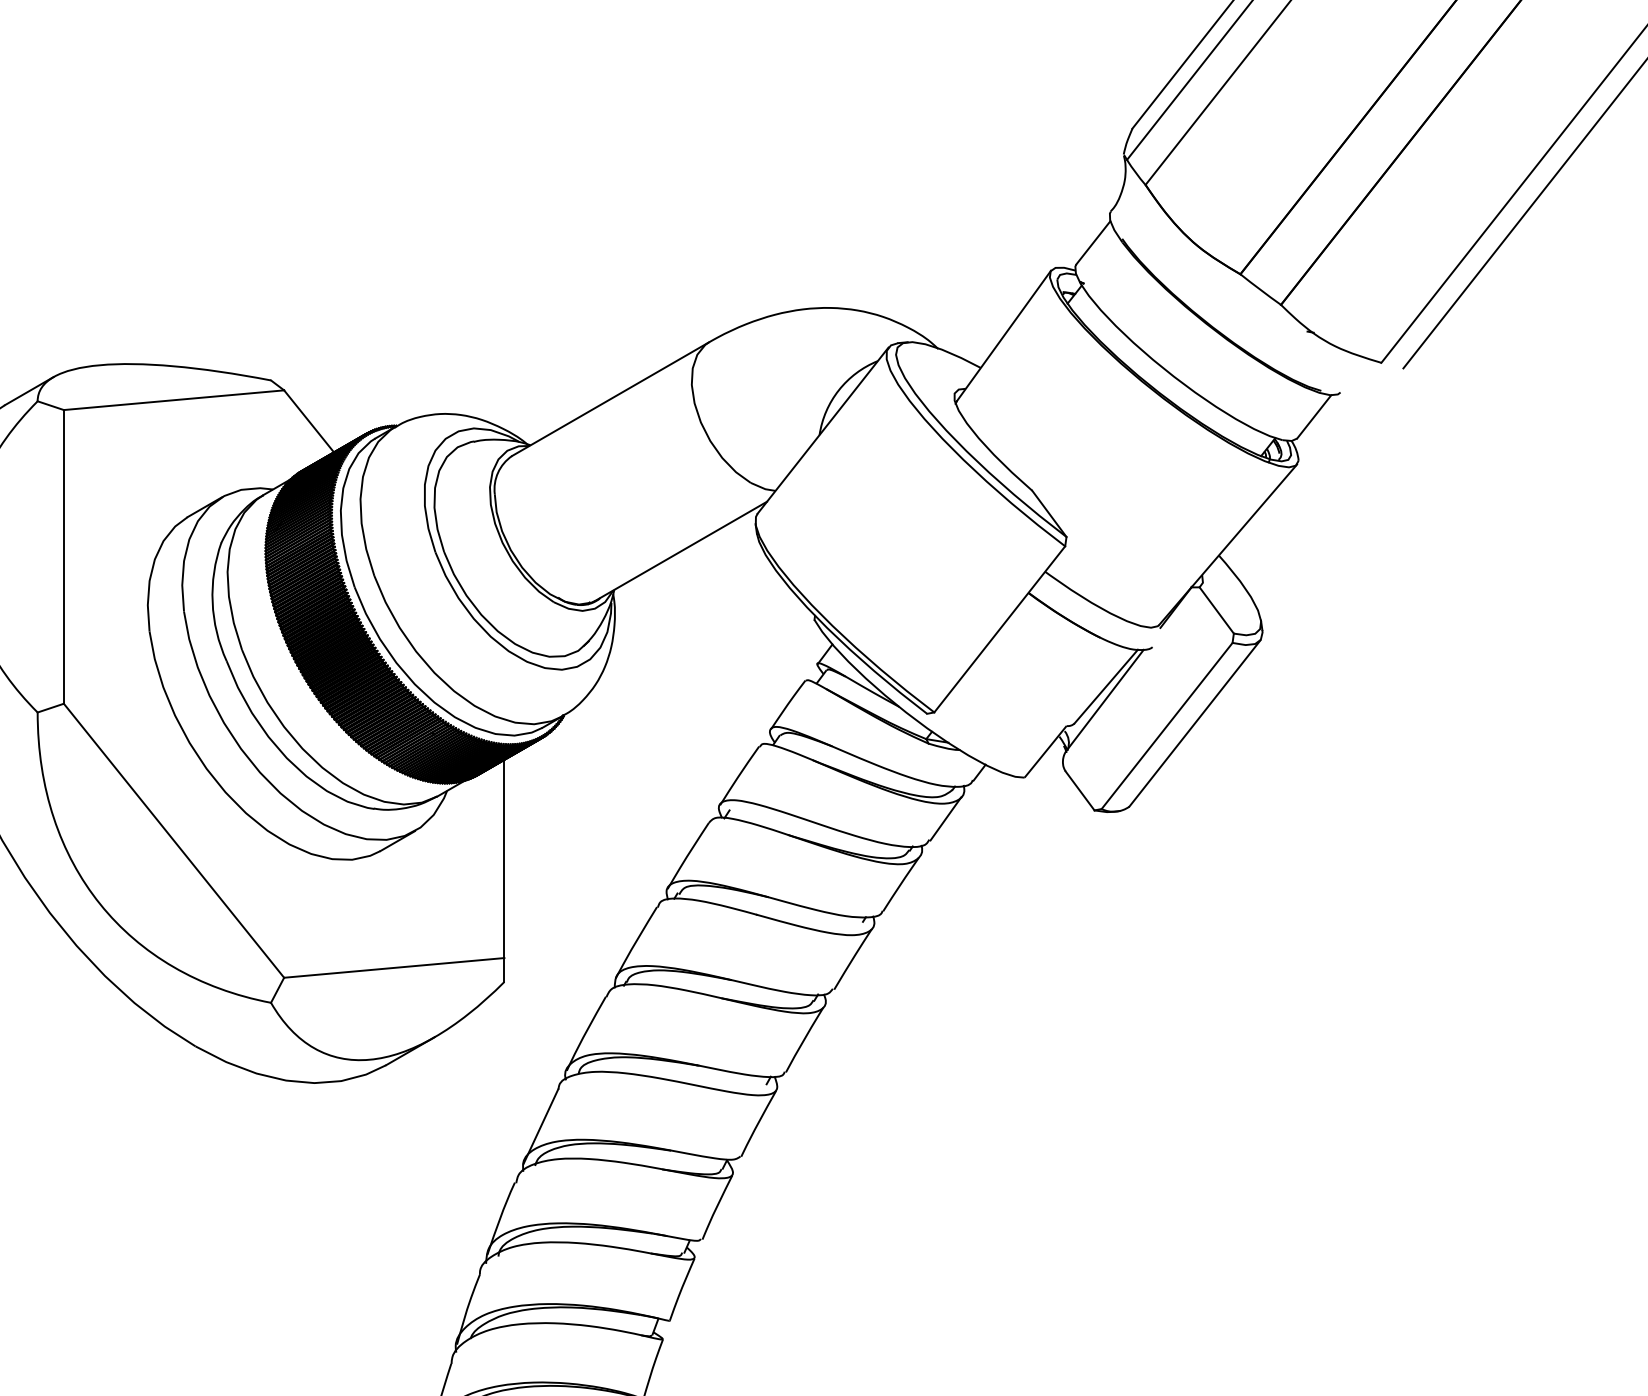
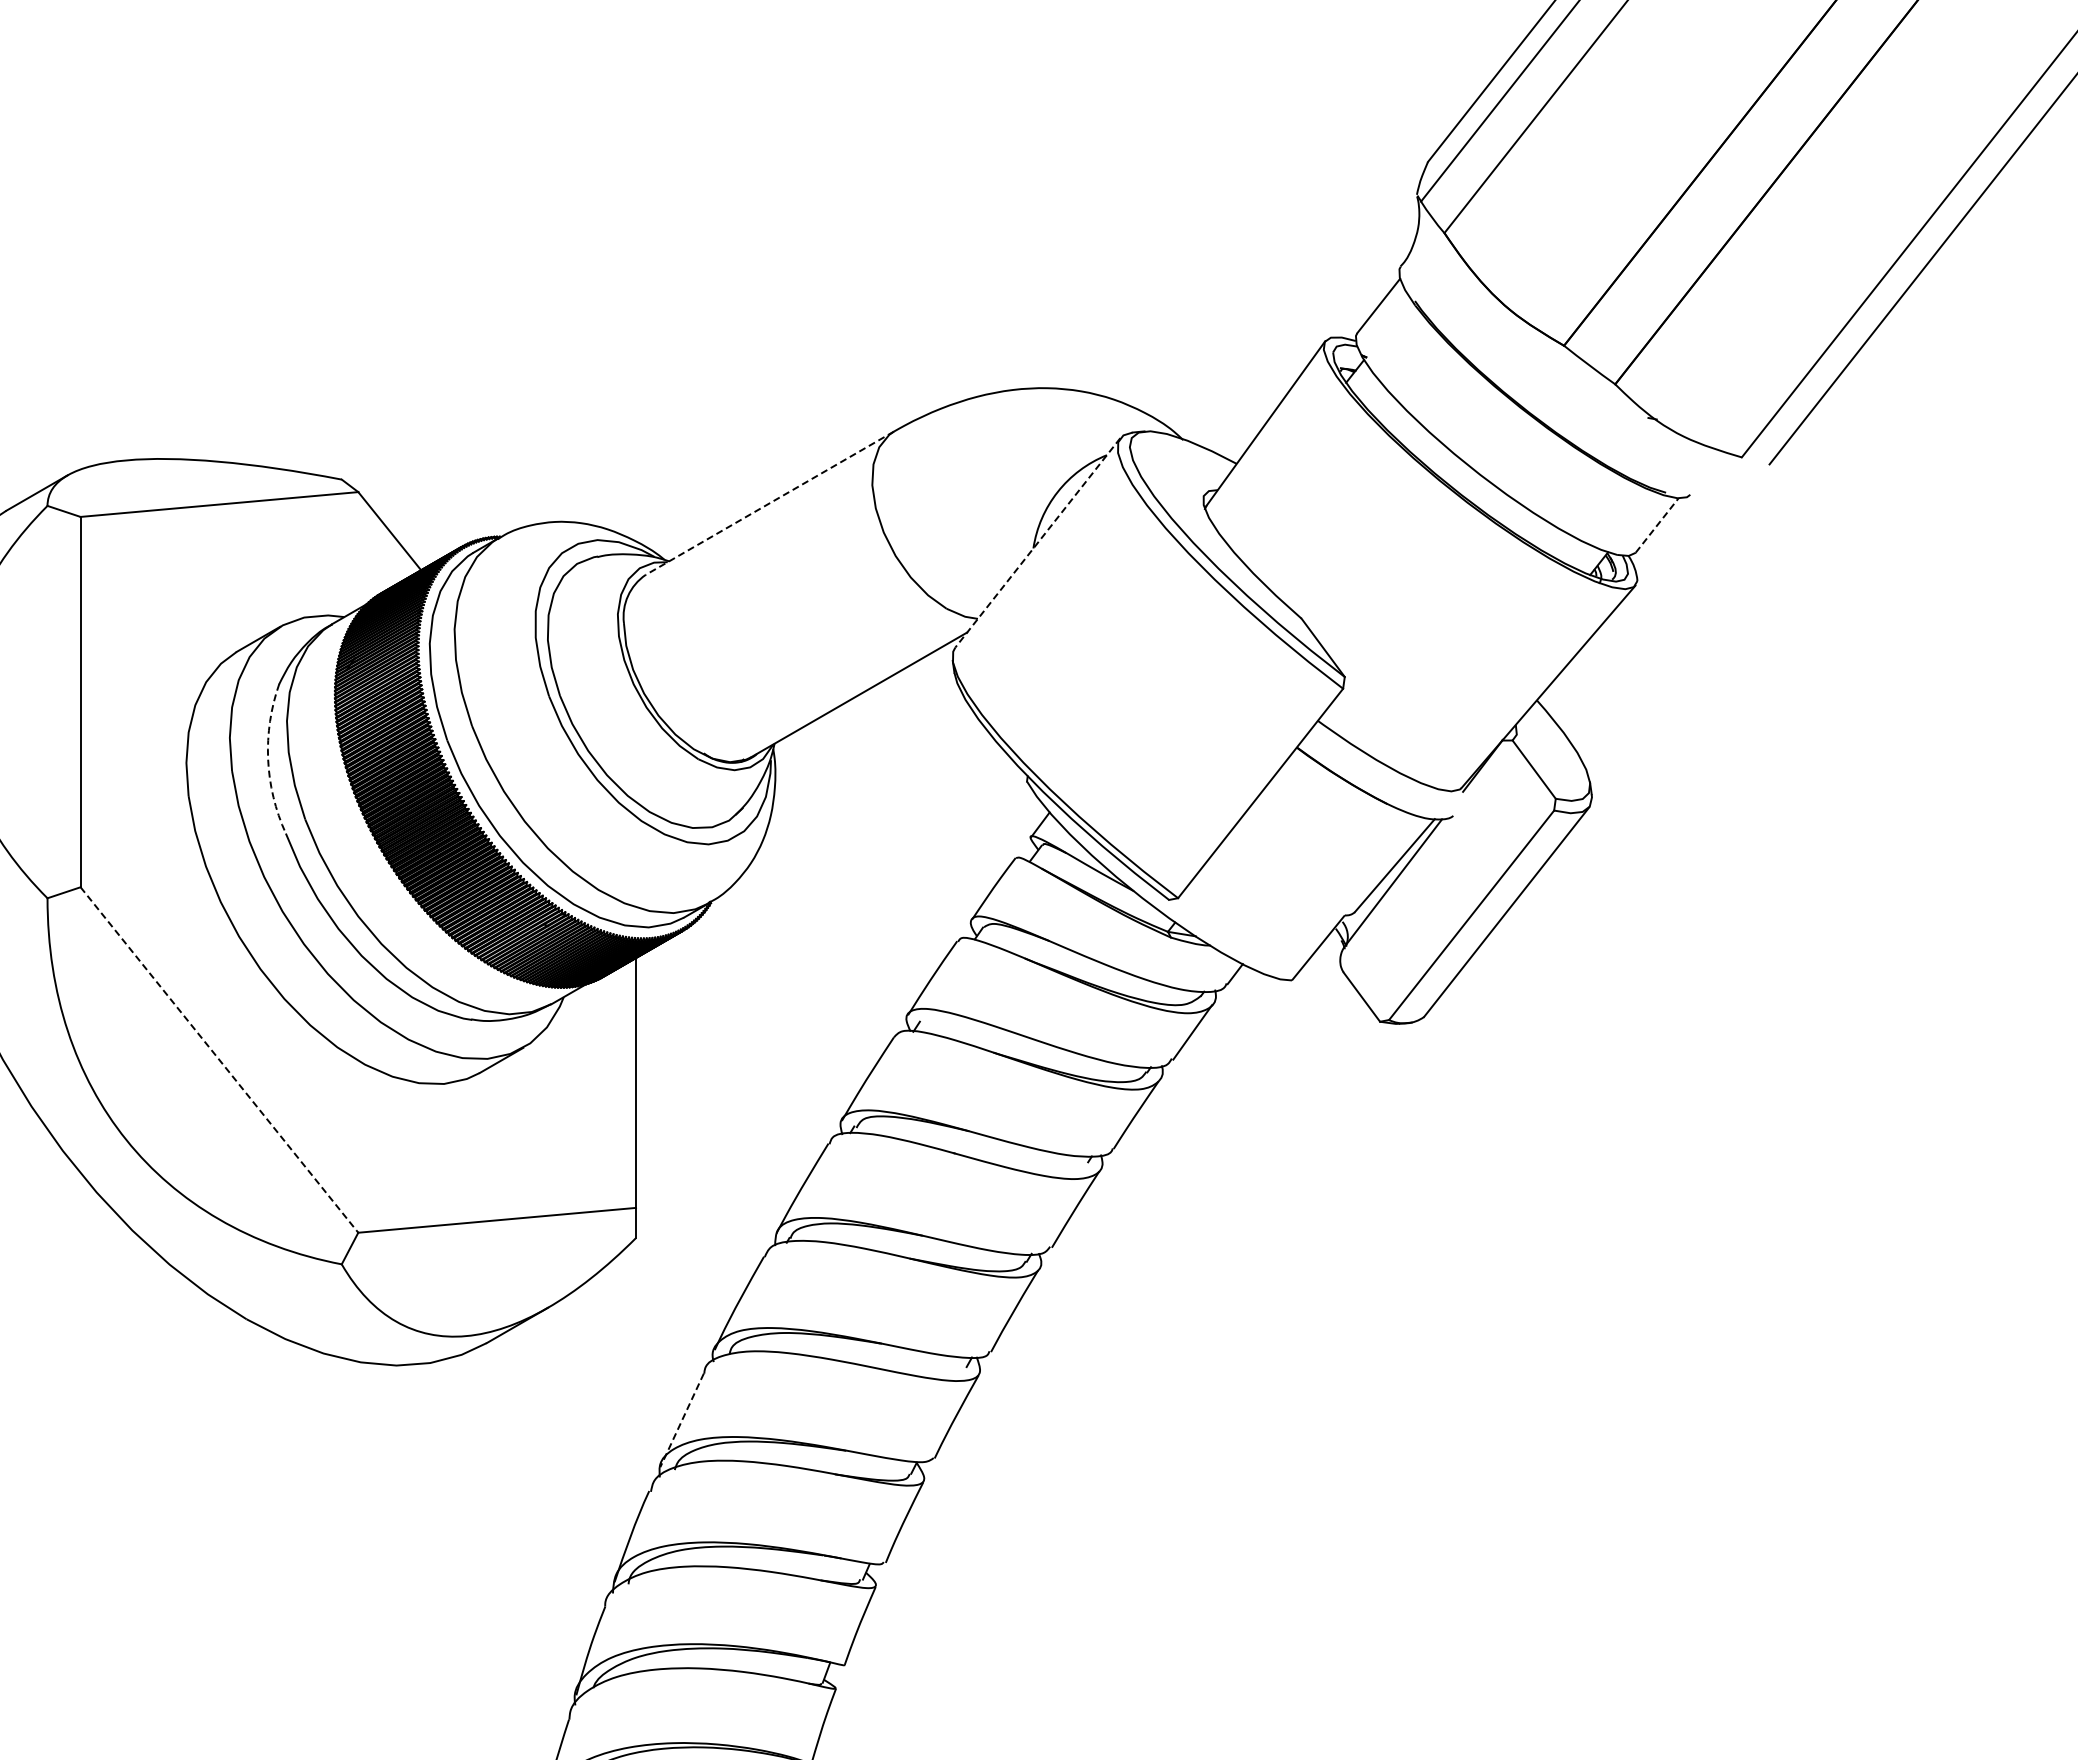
line: (610, 399) -> (769, 503), solid -> dashed
line: (1314, 416) -> (1657, 525), solid -> dashed
line: (822, 431) -> (1037, 543), solid -> dashed
arc: (212, 602) -> (268, 759), solid -> dashed
line: (174, 841) -> (219, 1060), solid -> dashed
line: (541, 1126) -> (682, 1420), solid -> dashed

